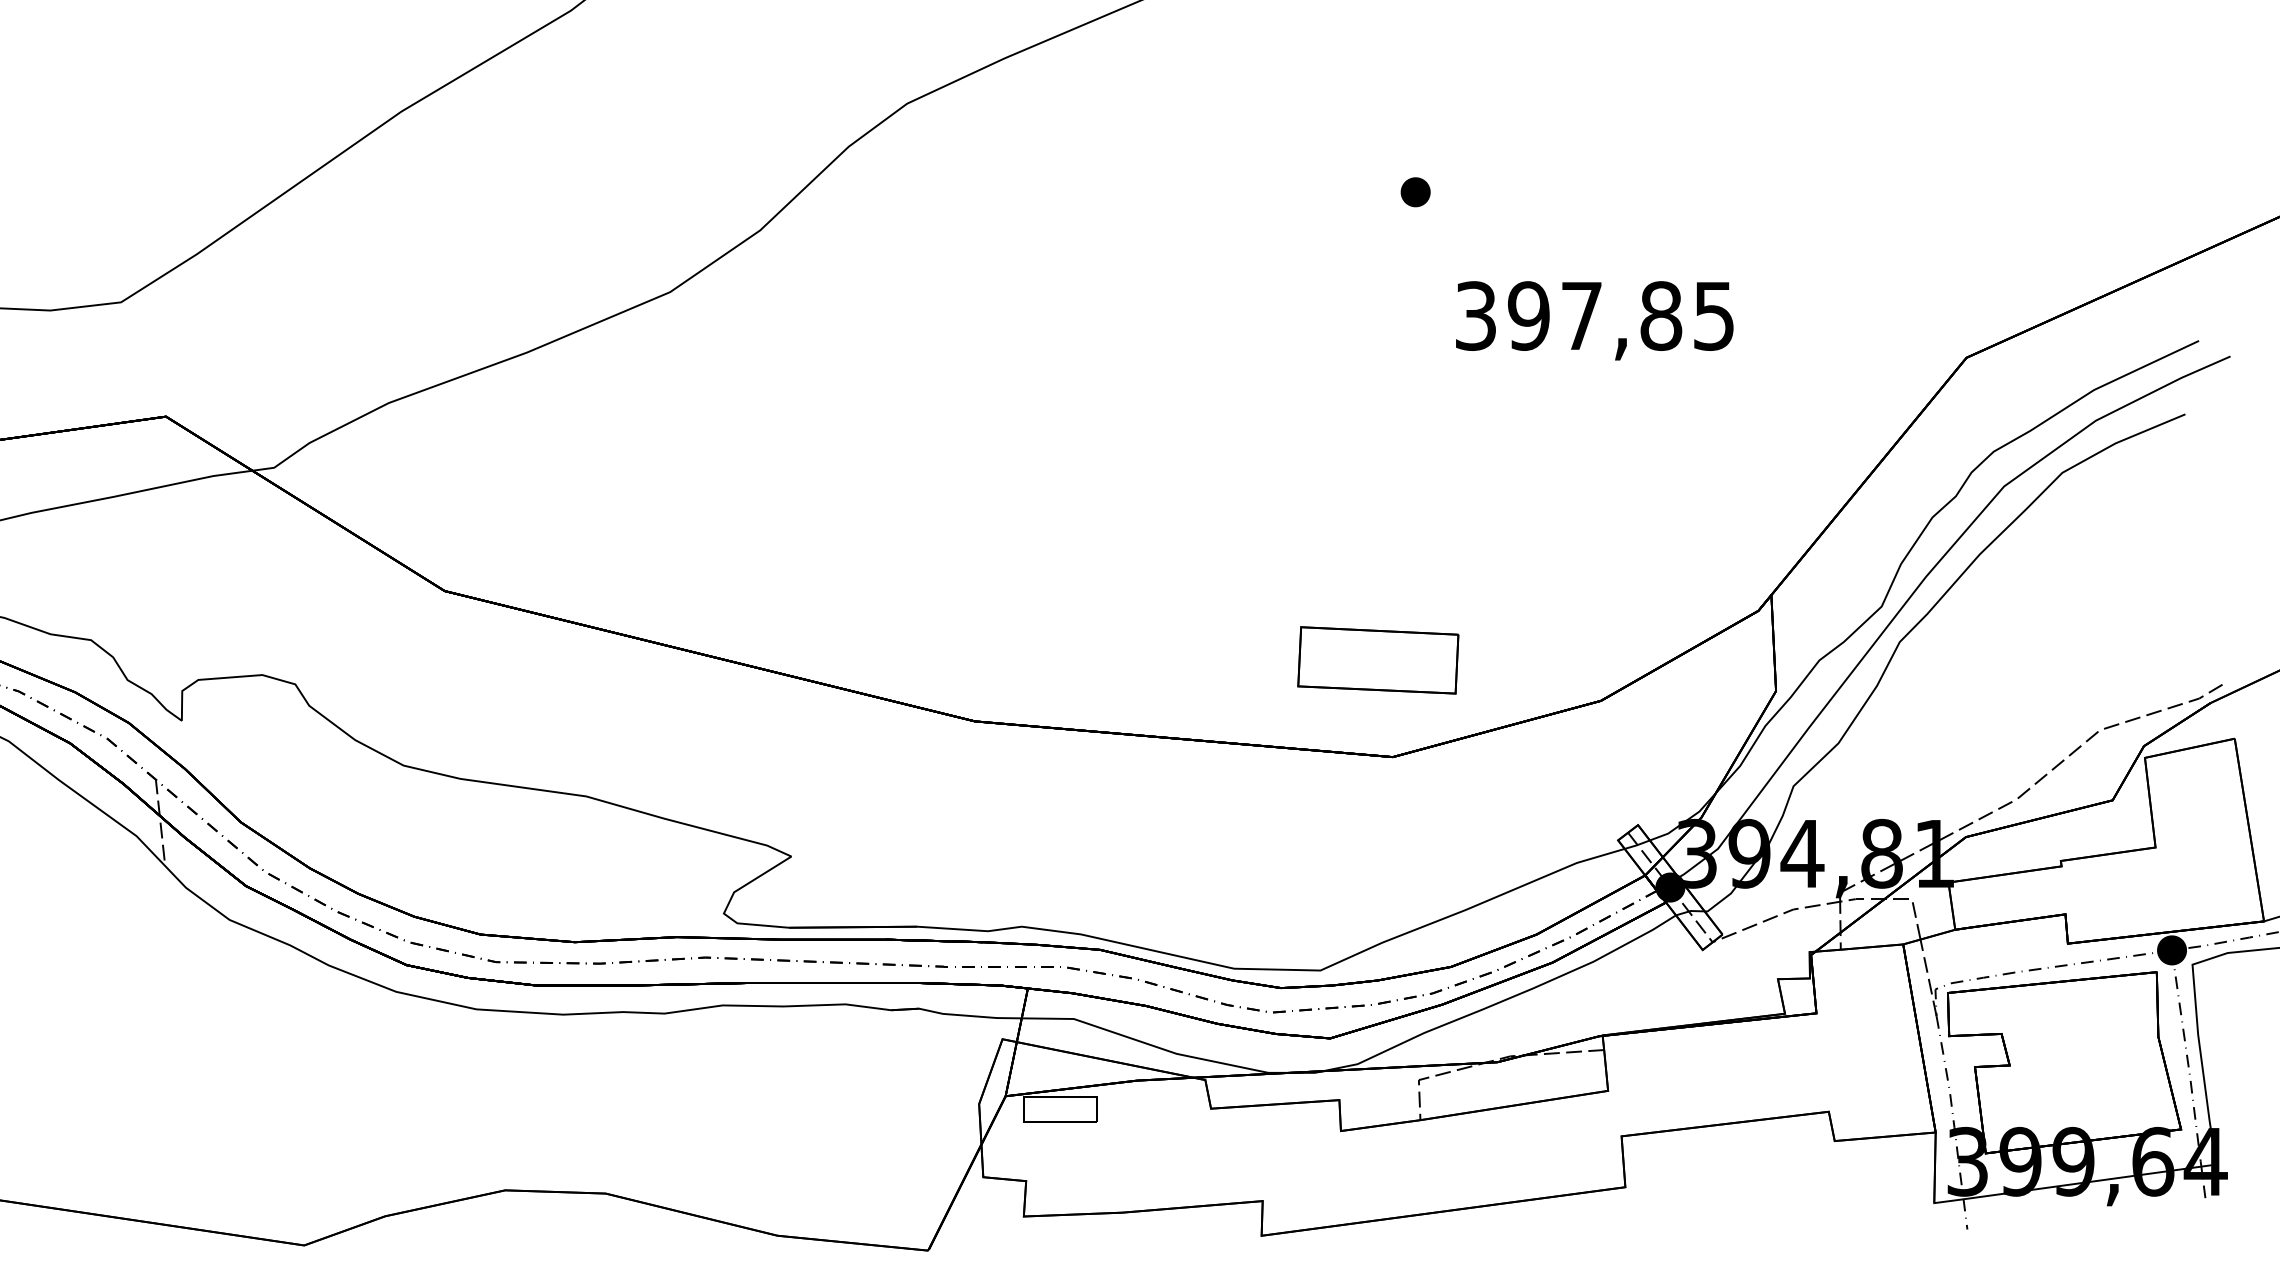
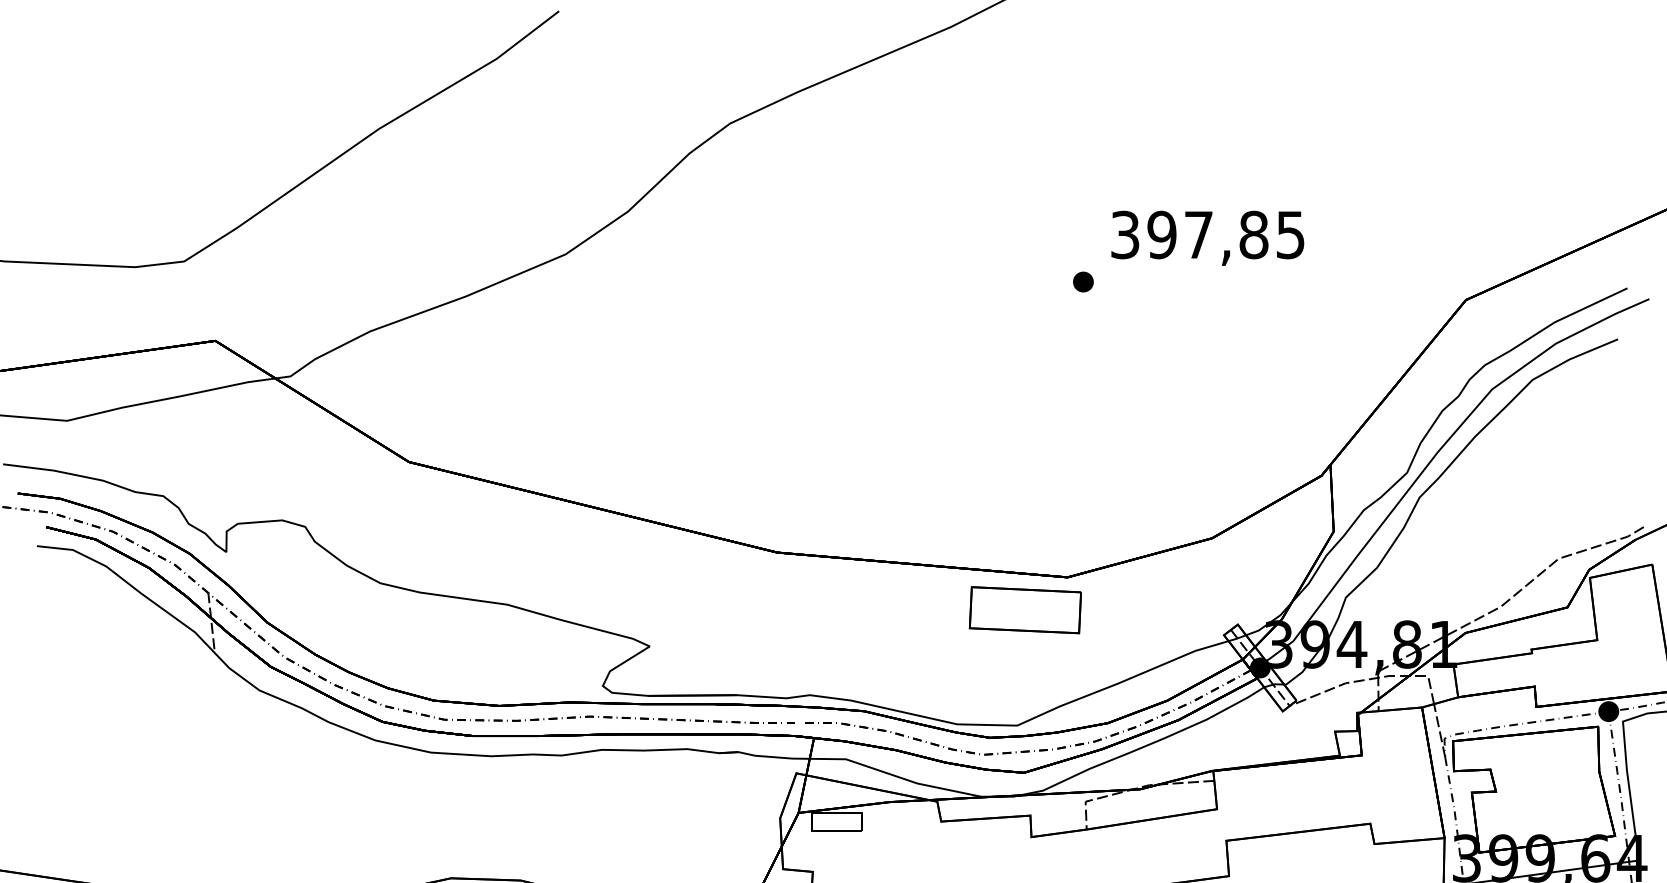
part: (1415, 191) -> (1083, 281), moved
text: (1594, 319) -> (1207, 237), moved
part: (1376, 660) -> (1024, 610), moved

